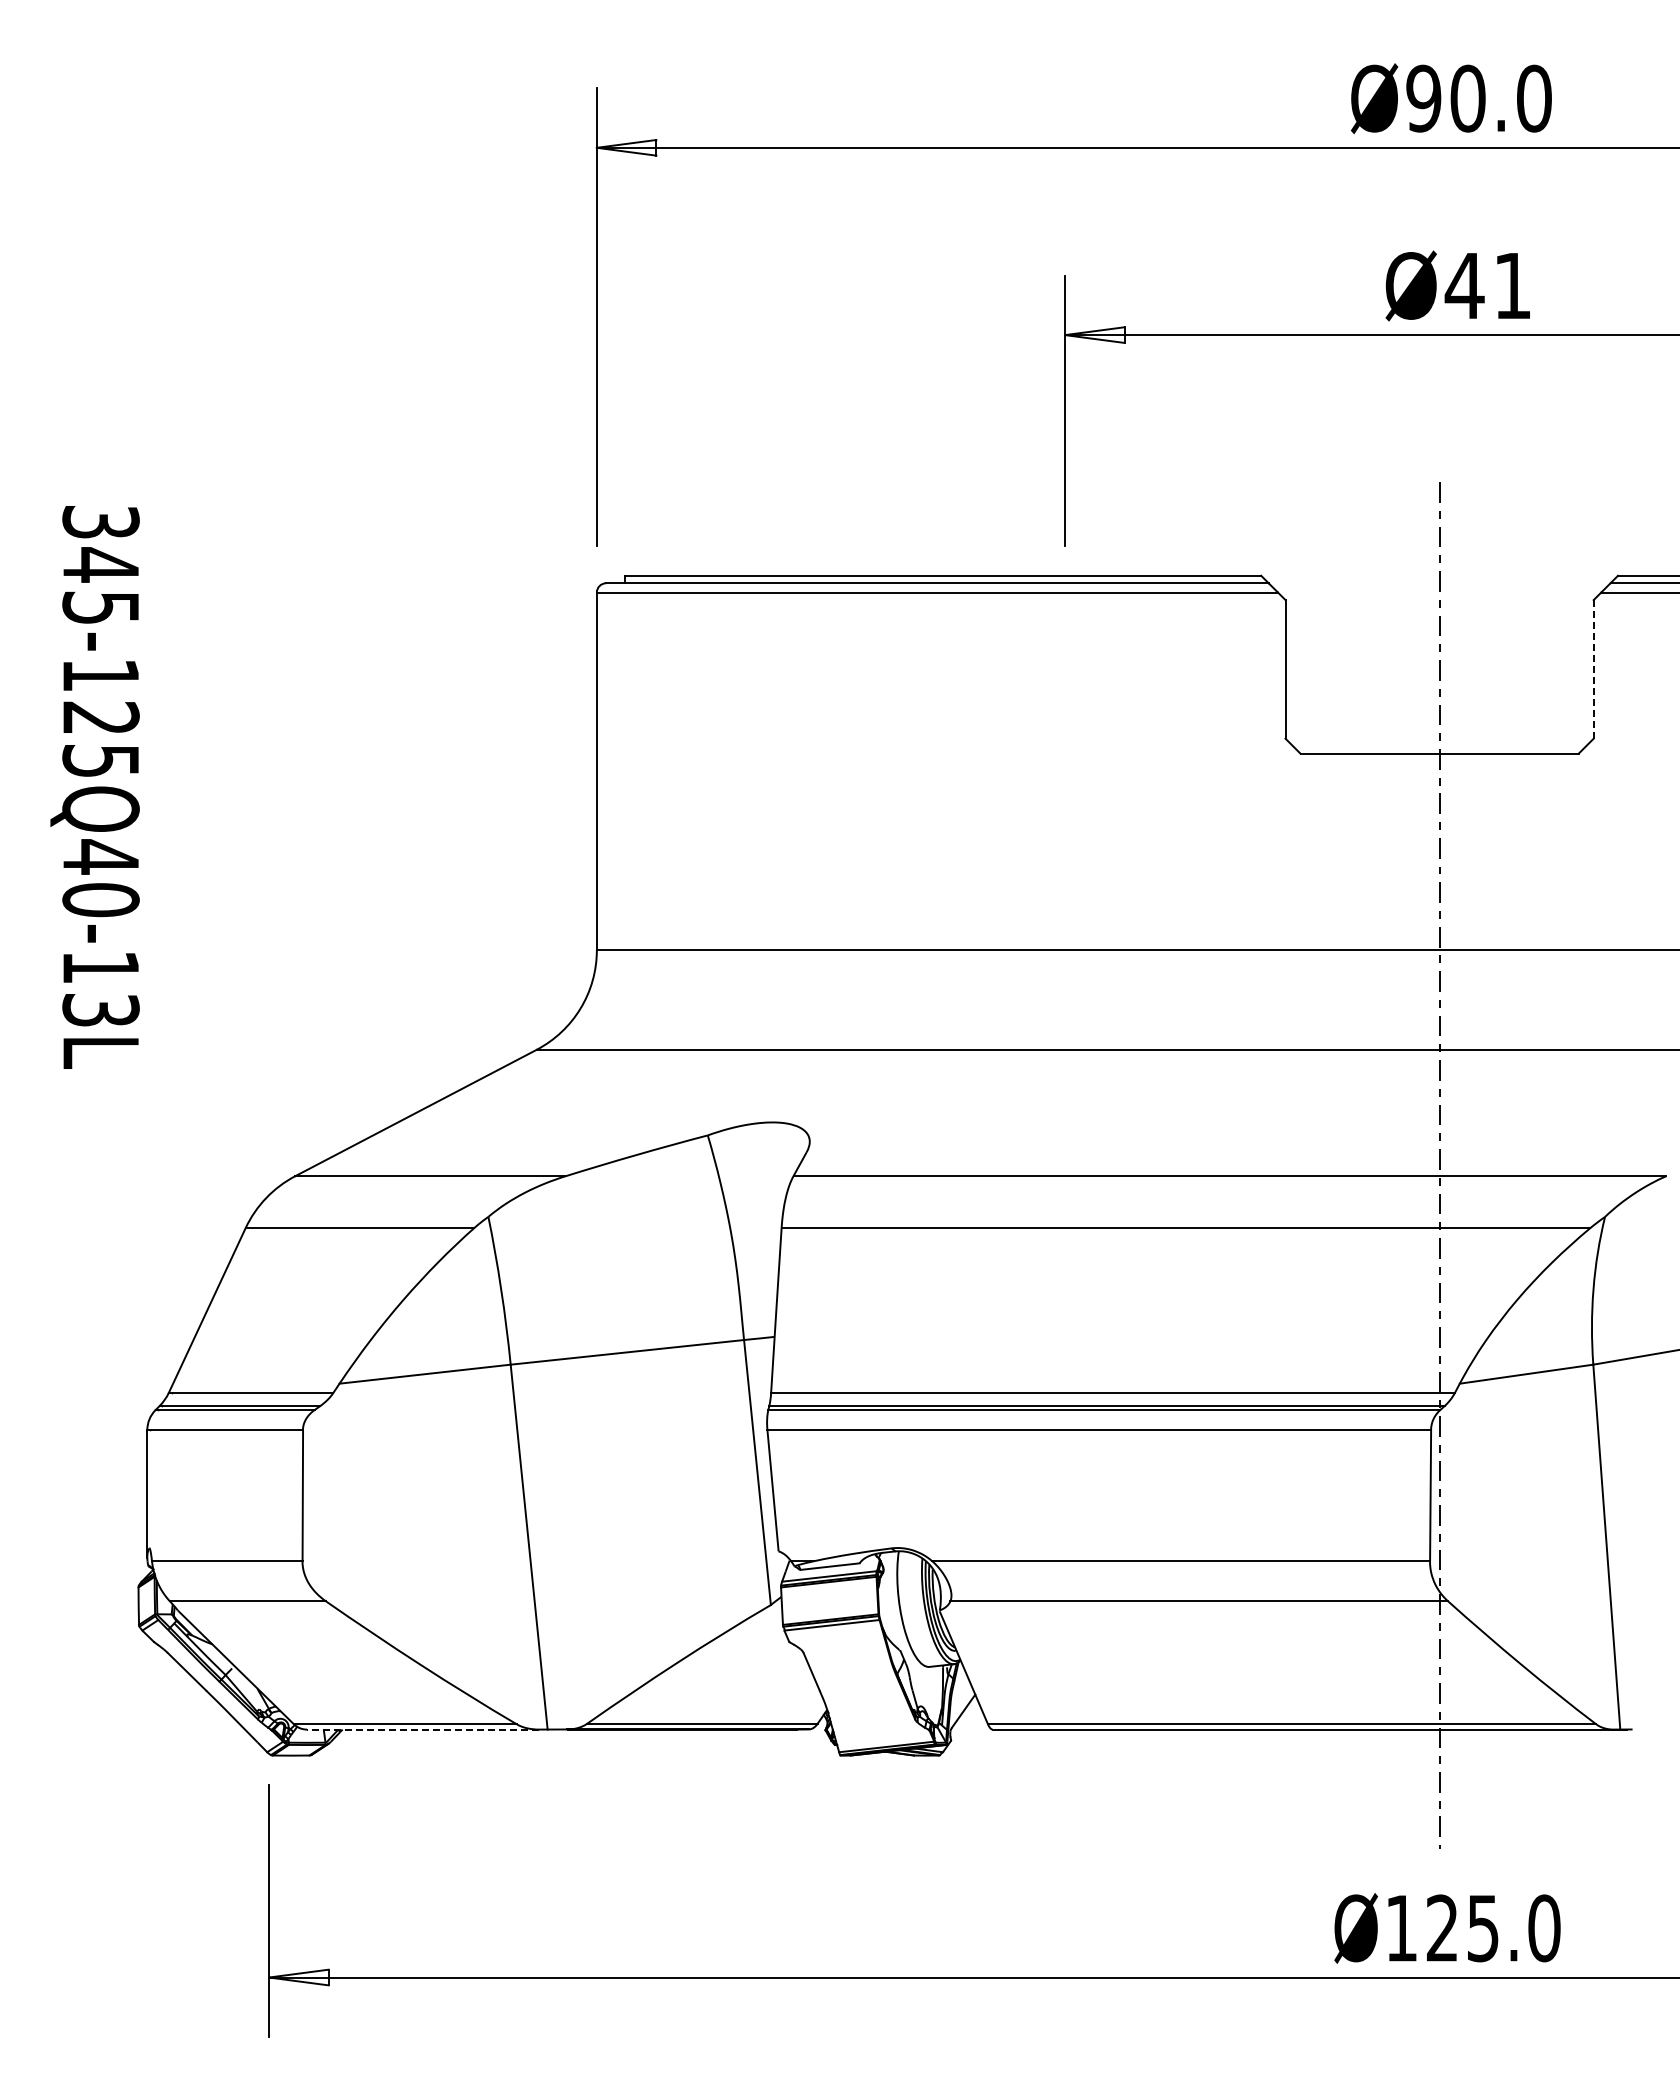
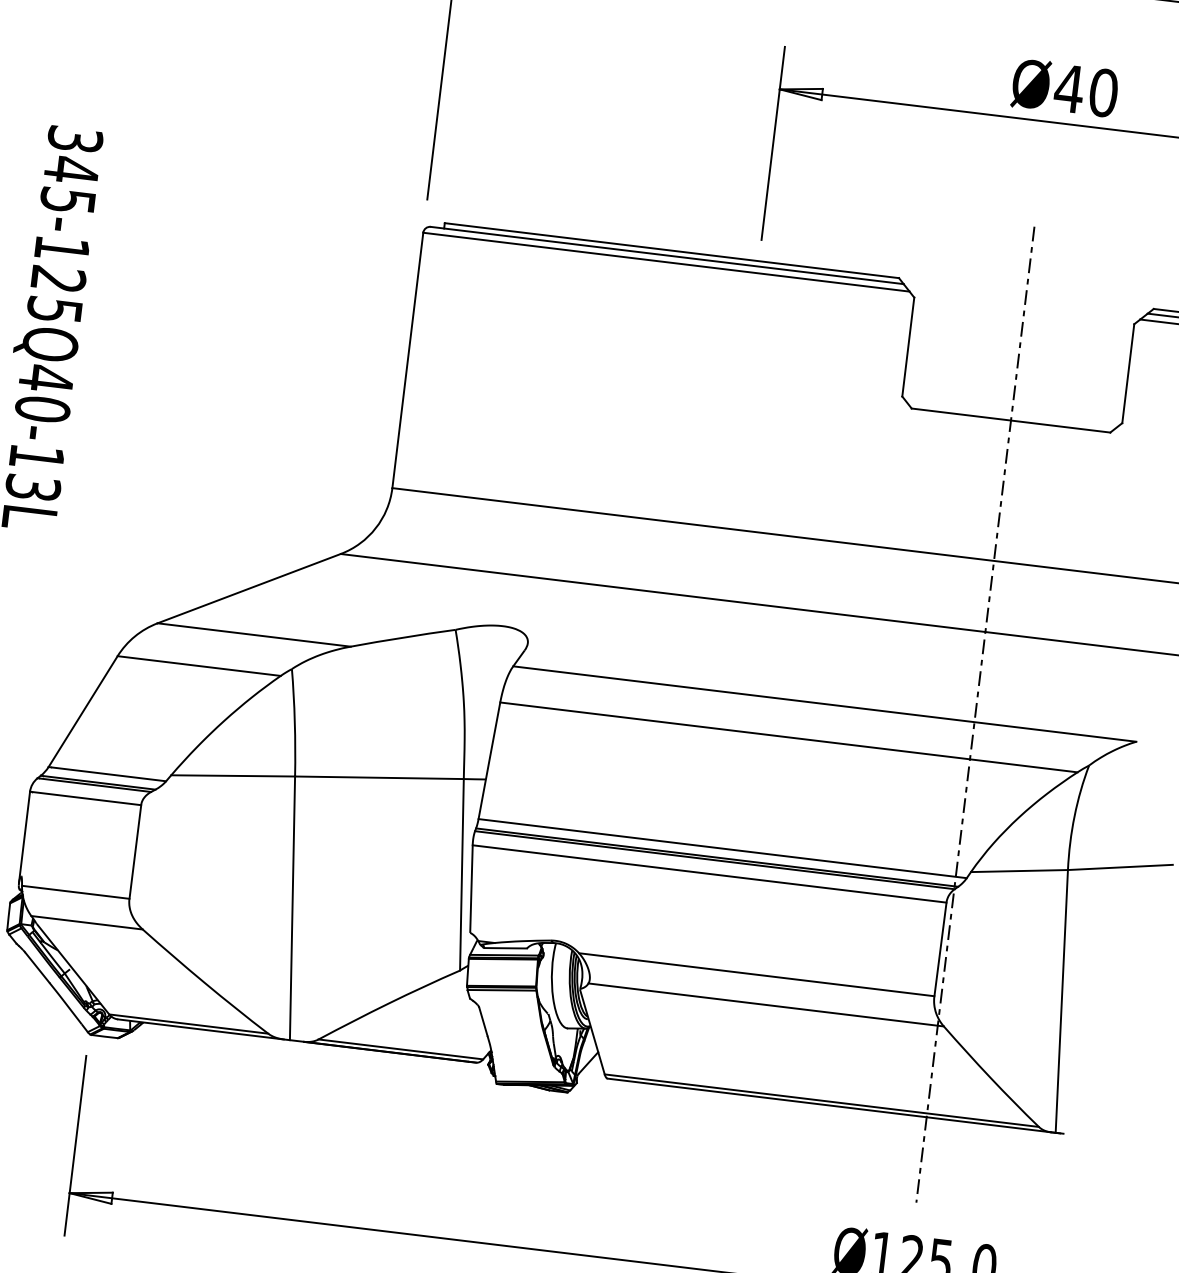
text: (1512, 285) -> (1103, 92), Ø41 -> Ø40
line: (1593, 668) -> (1128, 373), dashed -> solid
line: (422, 1729) -> (200, 1029), dashed -> solid

